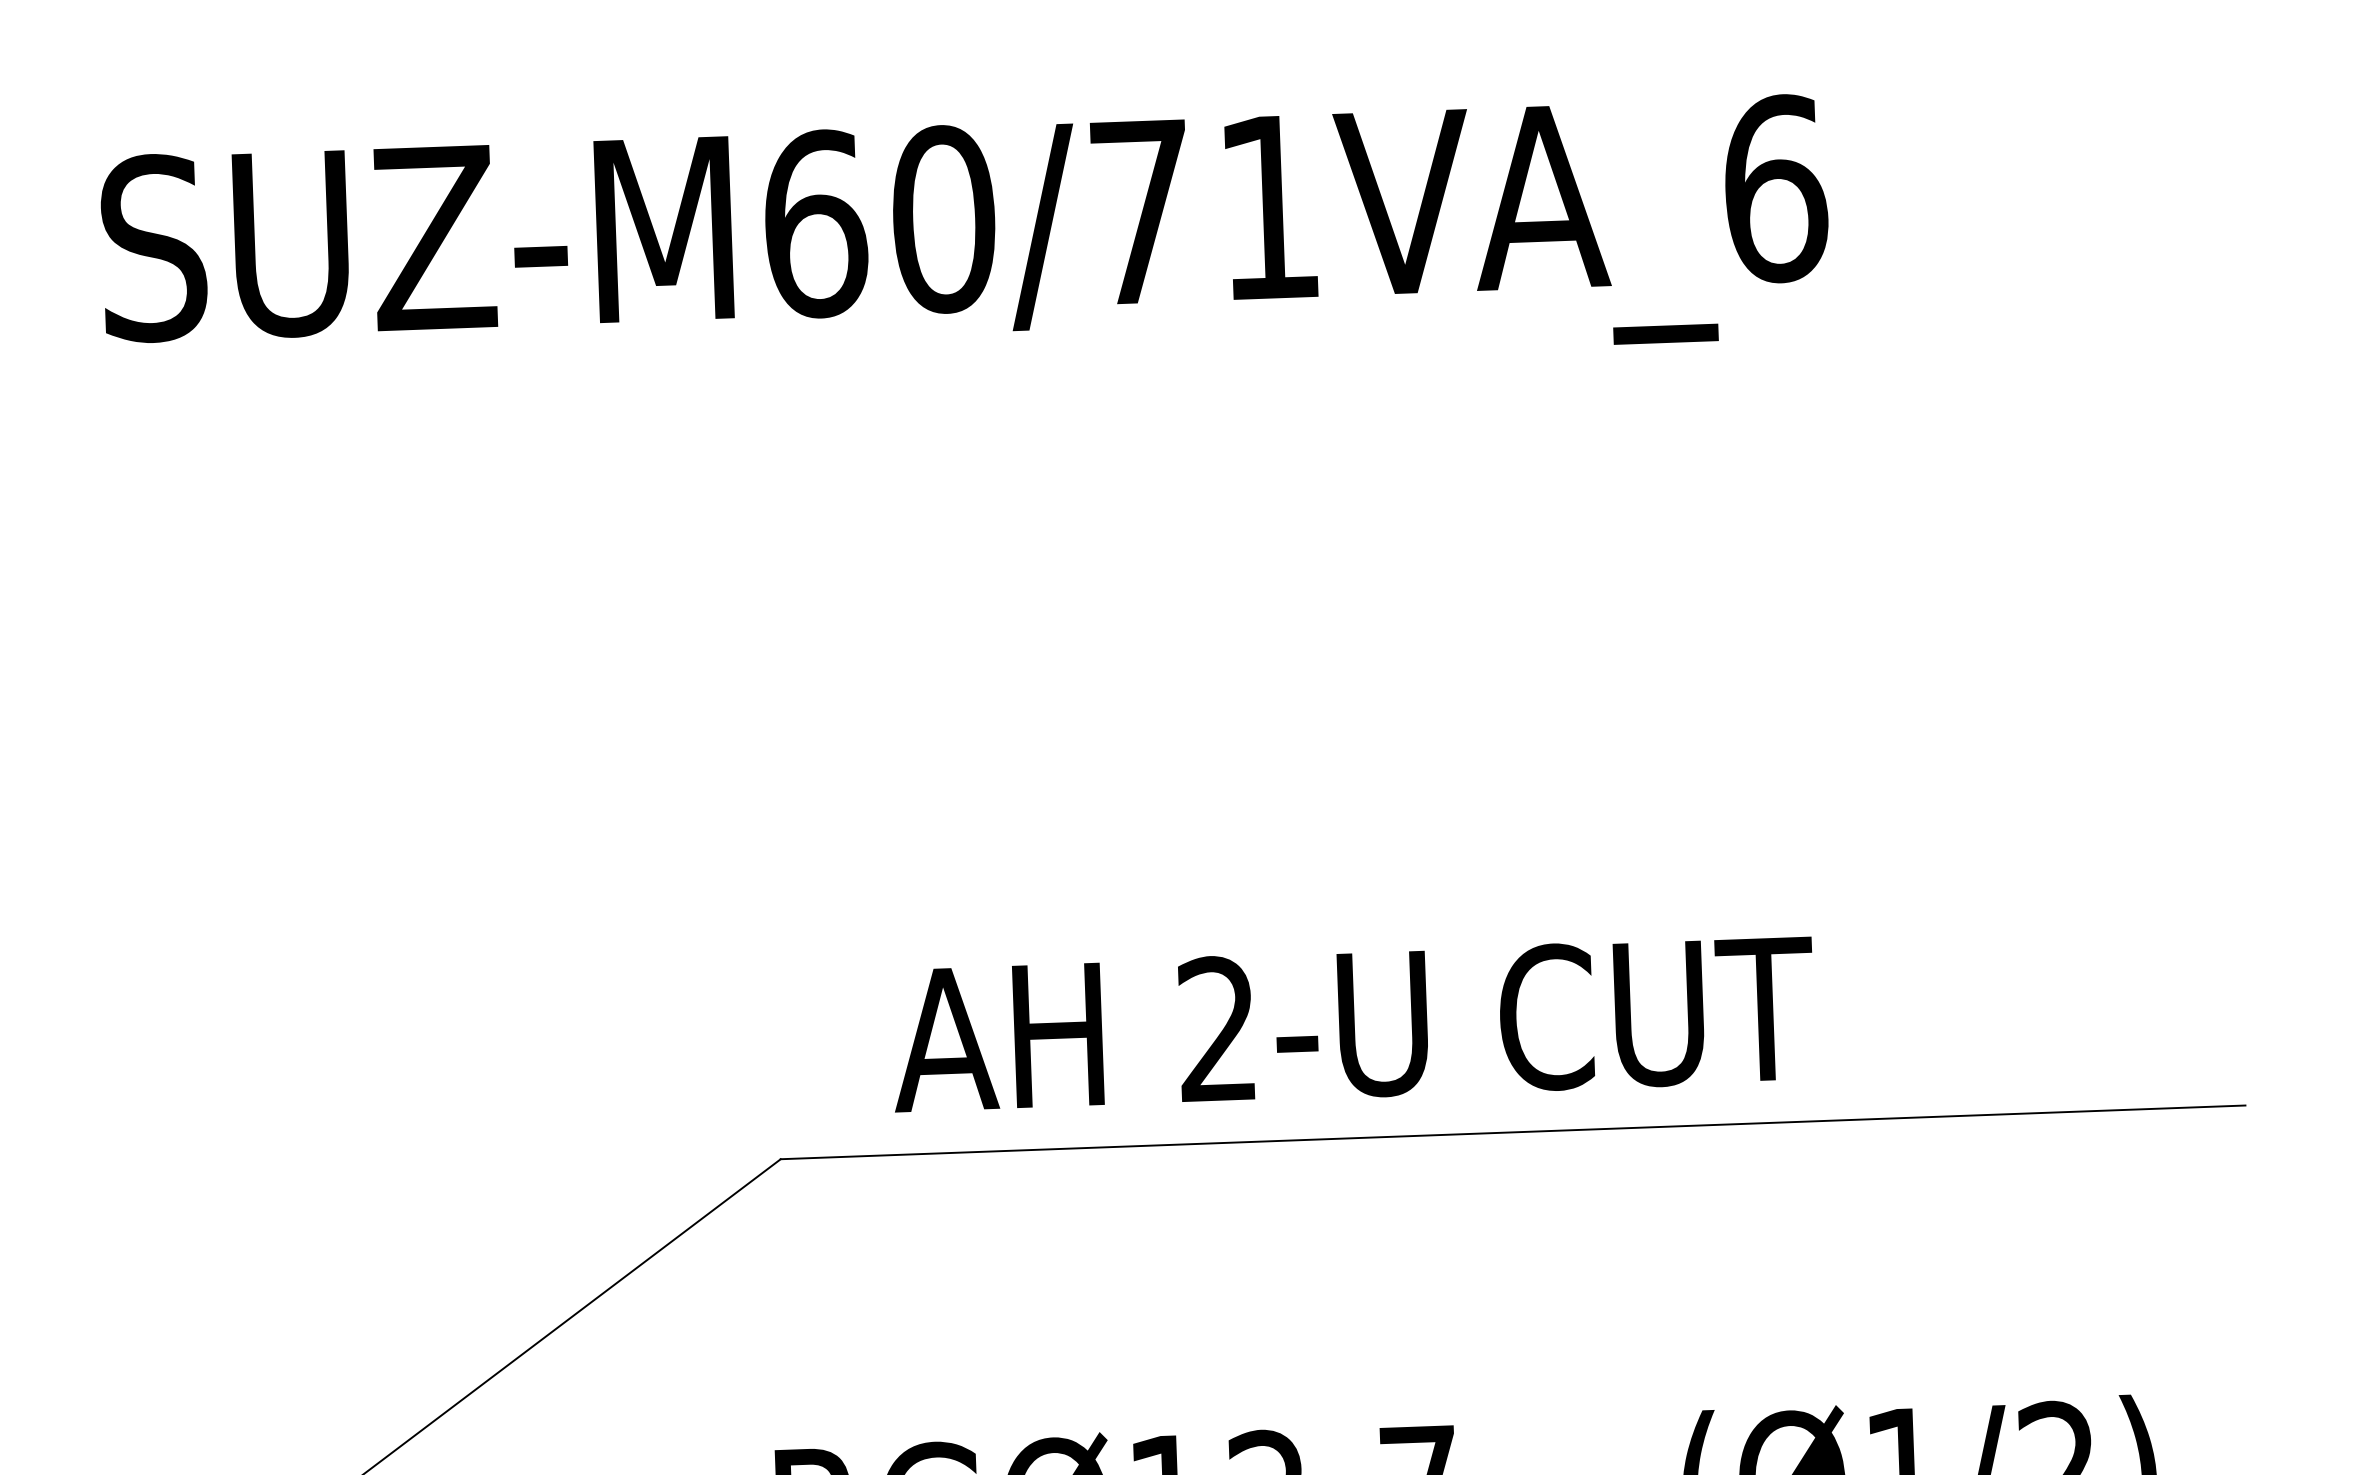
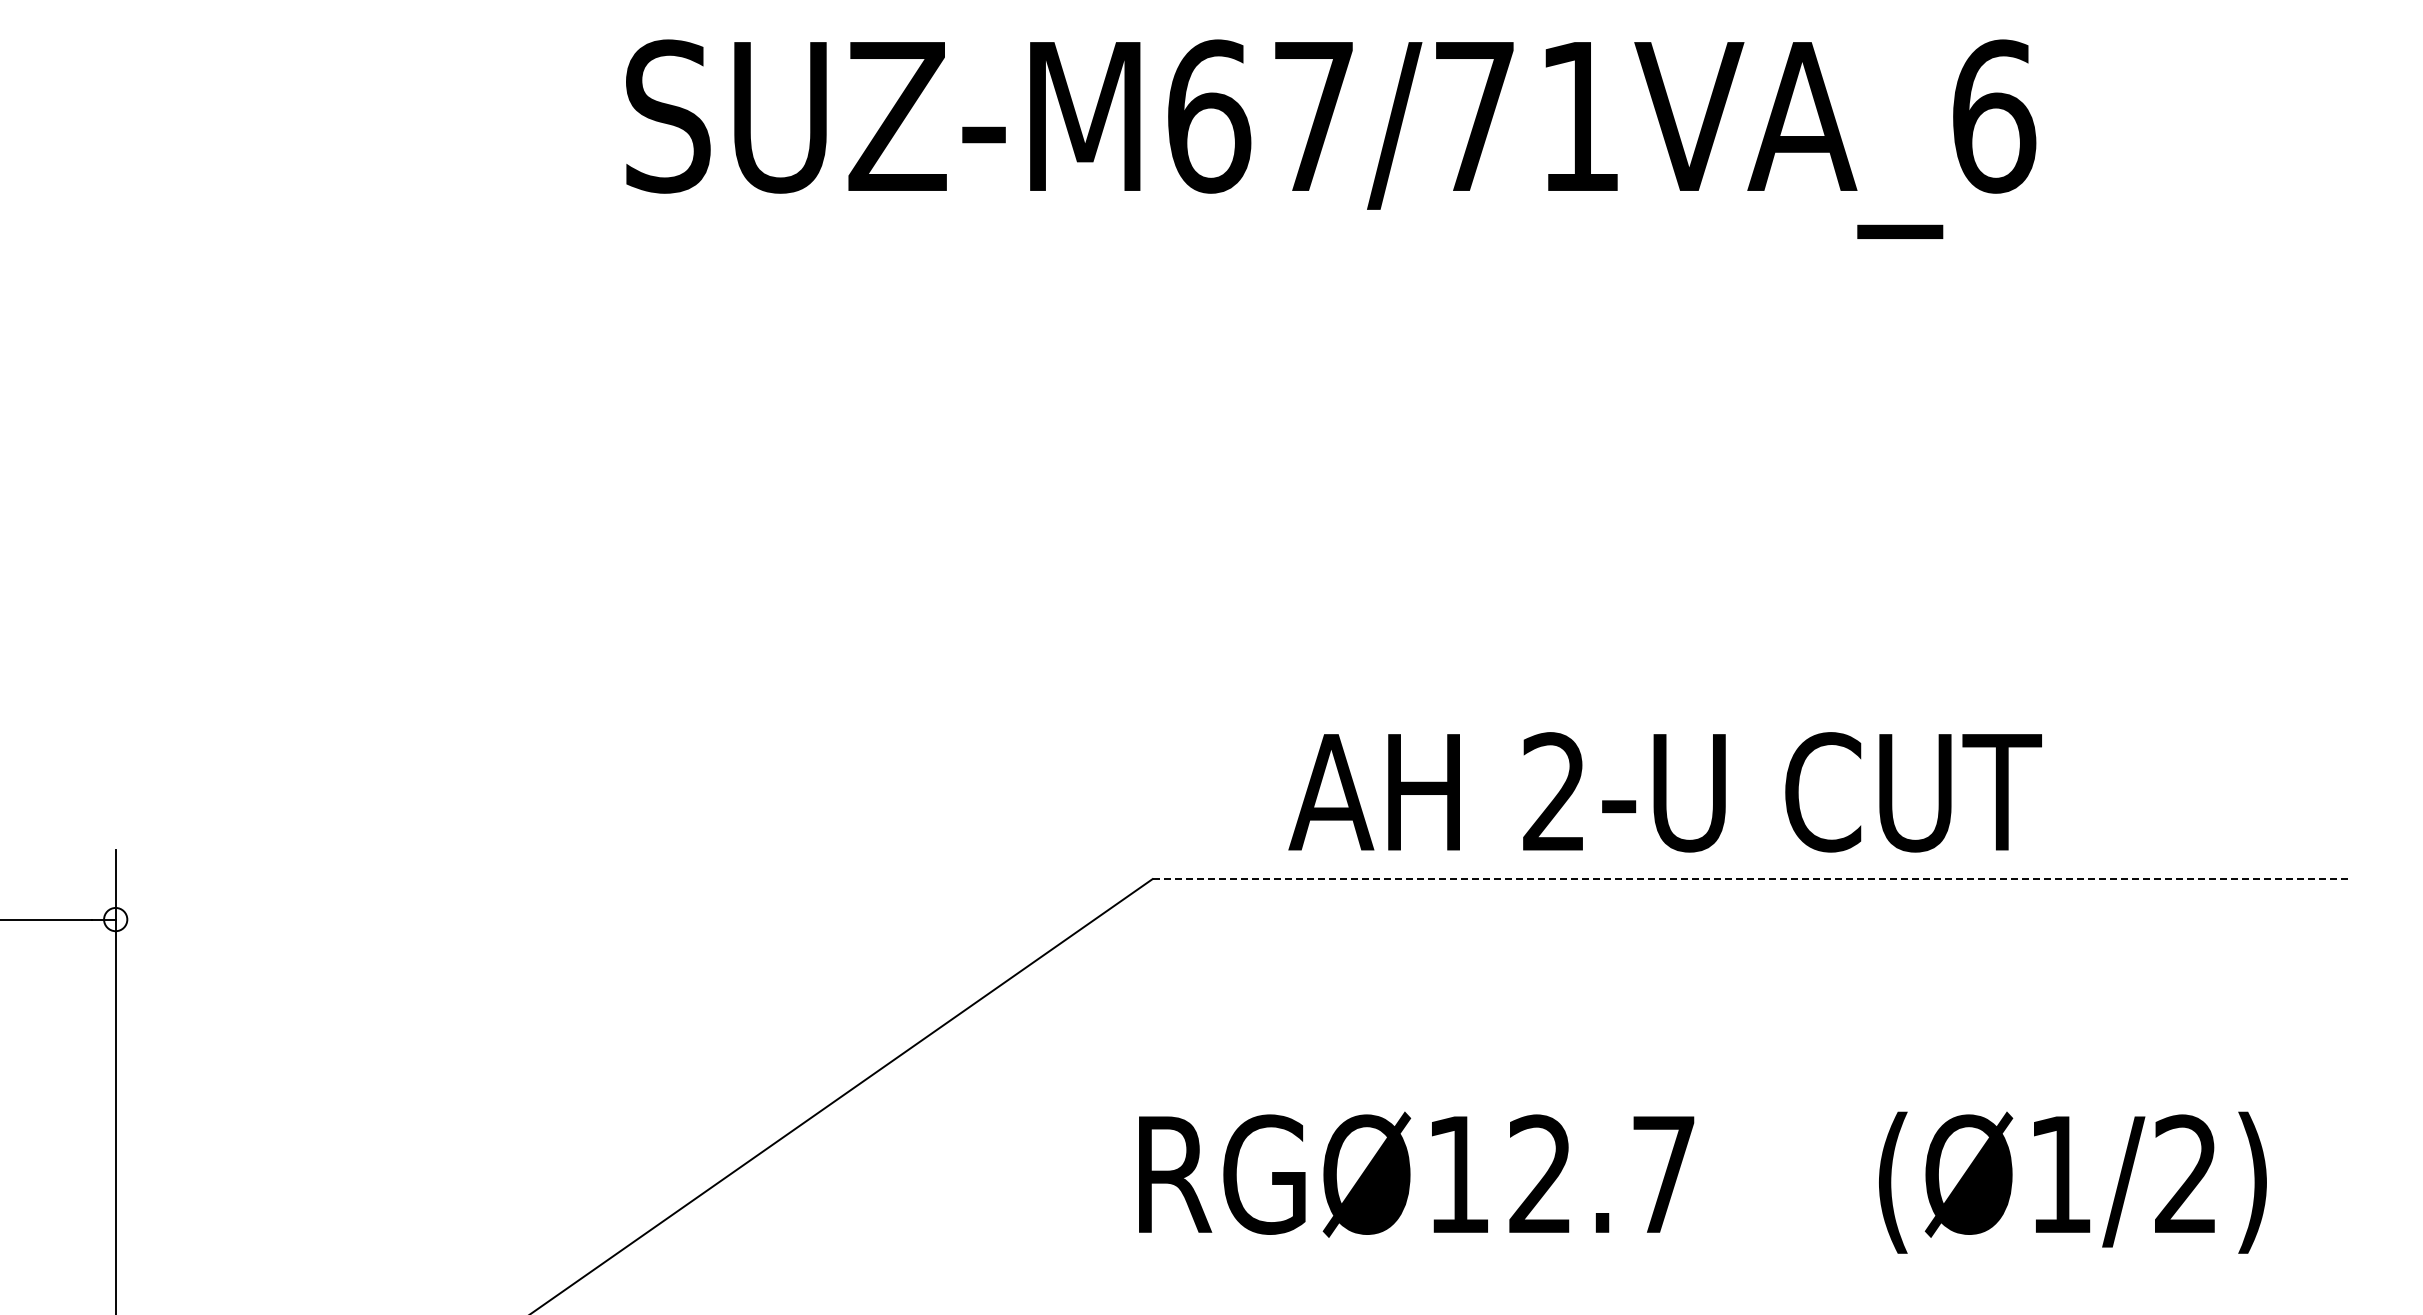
text: (943, 219) -> (1313, 116), SUZ-M60/71VA_6 -> SUZ-M67/71VA_6
text: (1352, 1024) -> (1664, 792), moved
line: (1513, 1132) -> (1751, 879), solid -> dashed

